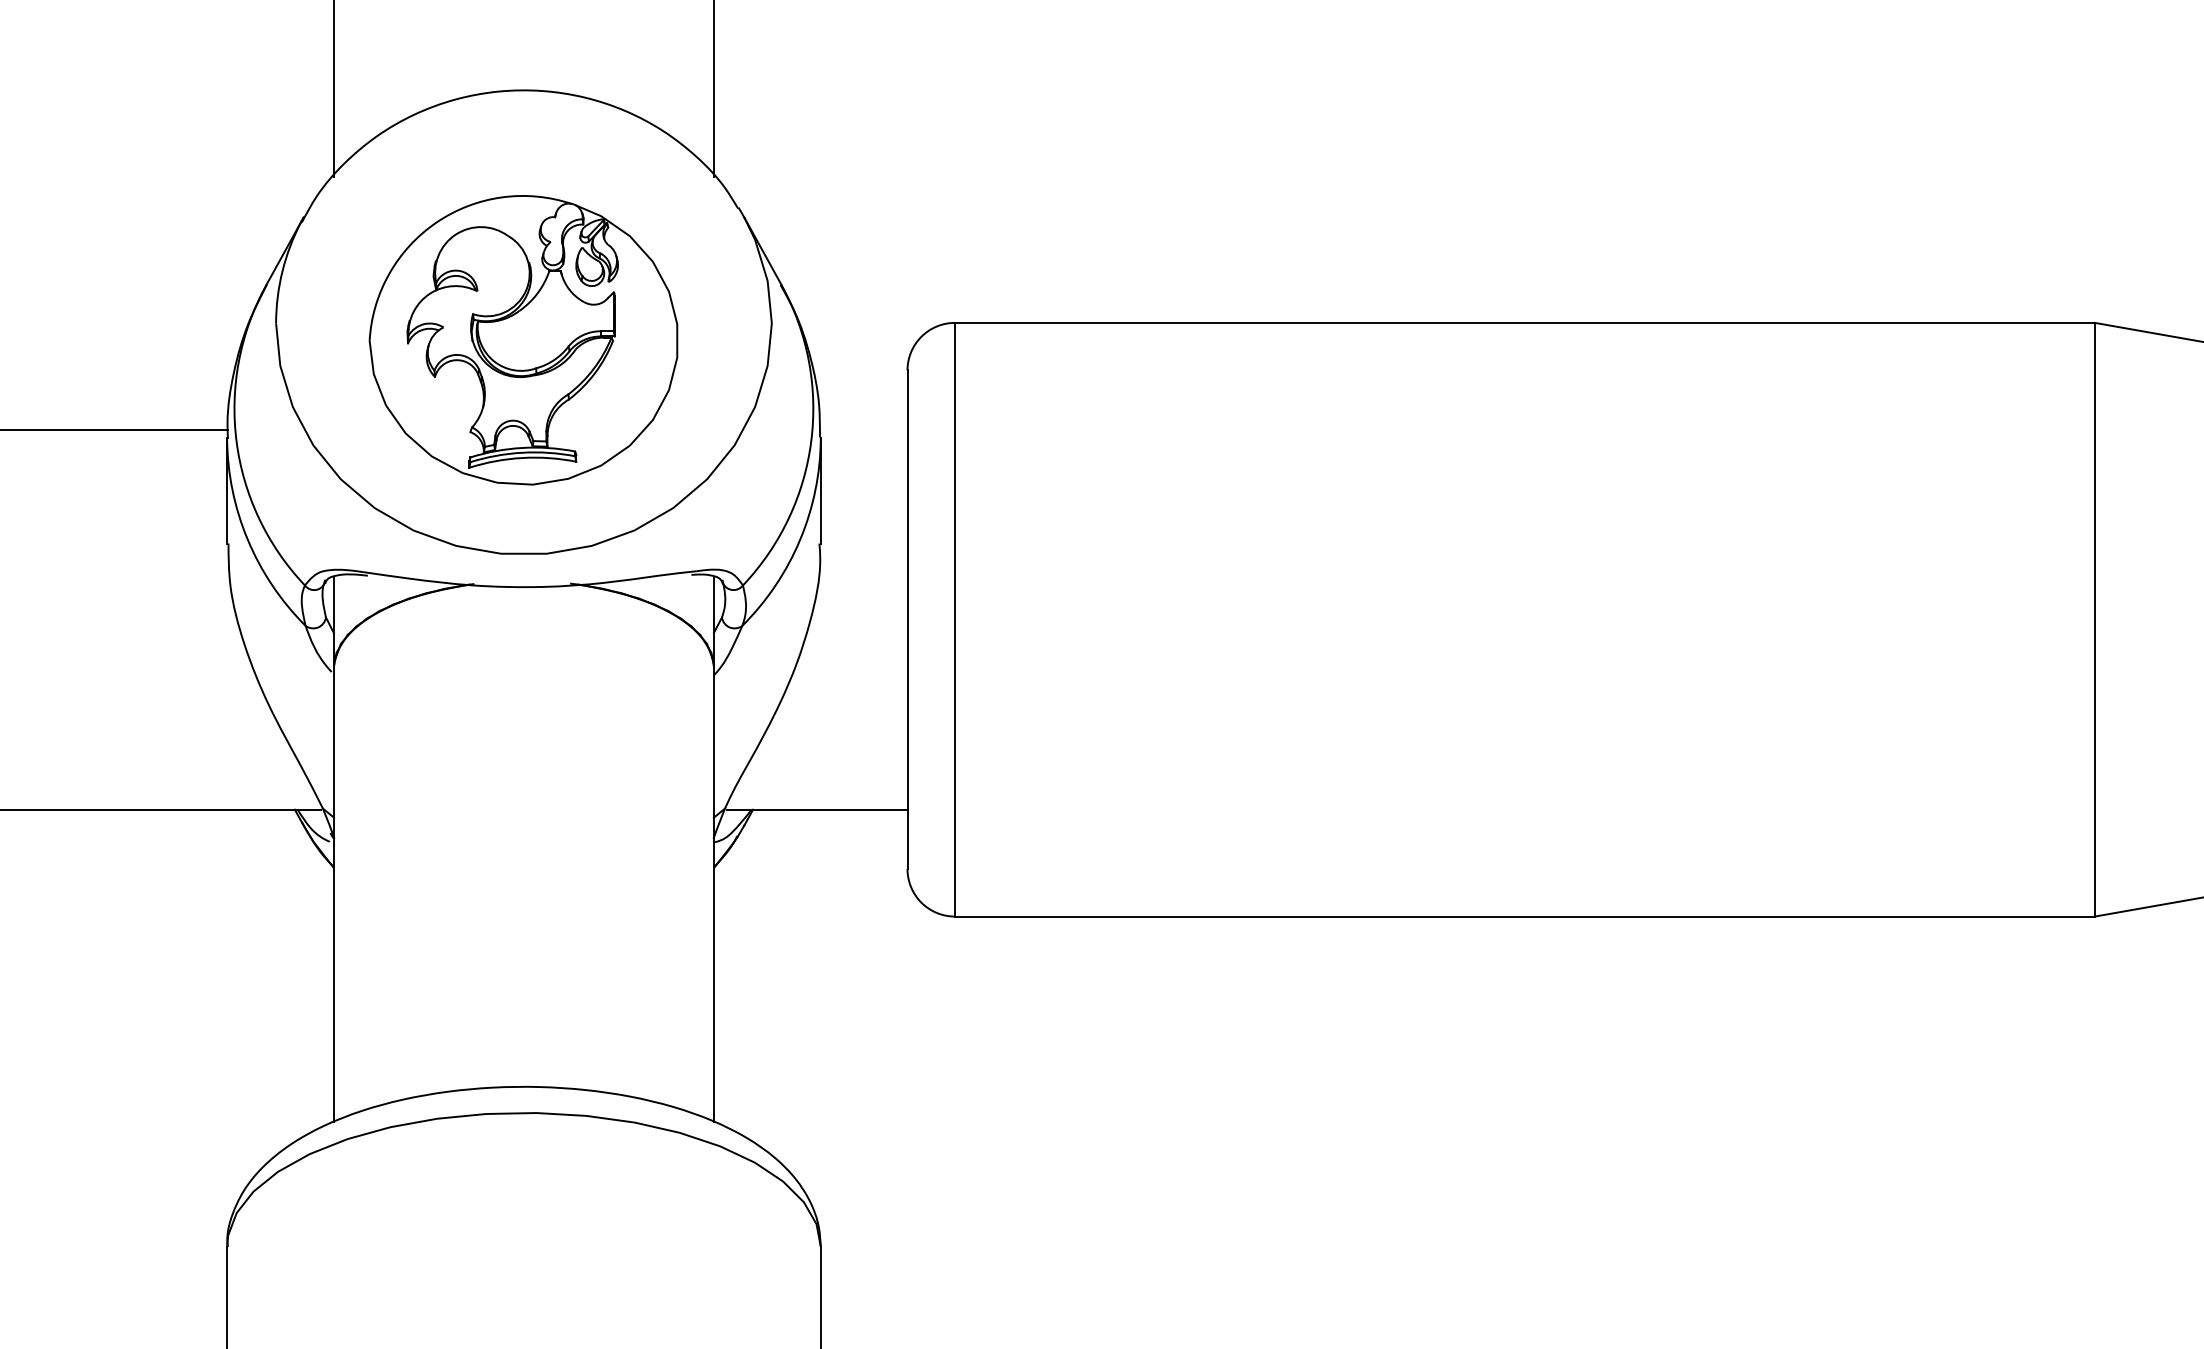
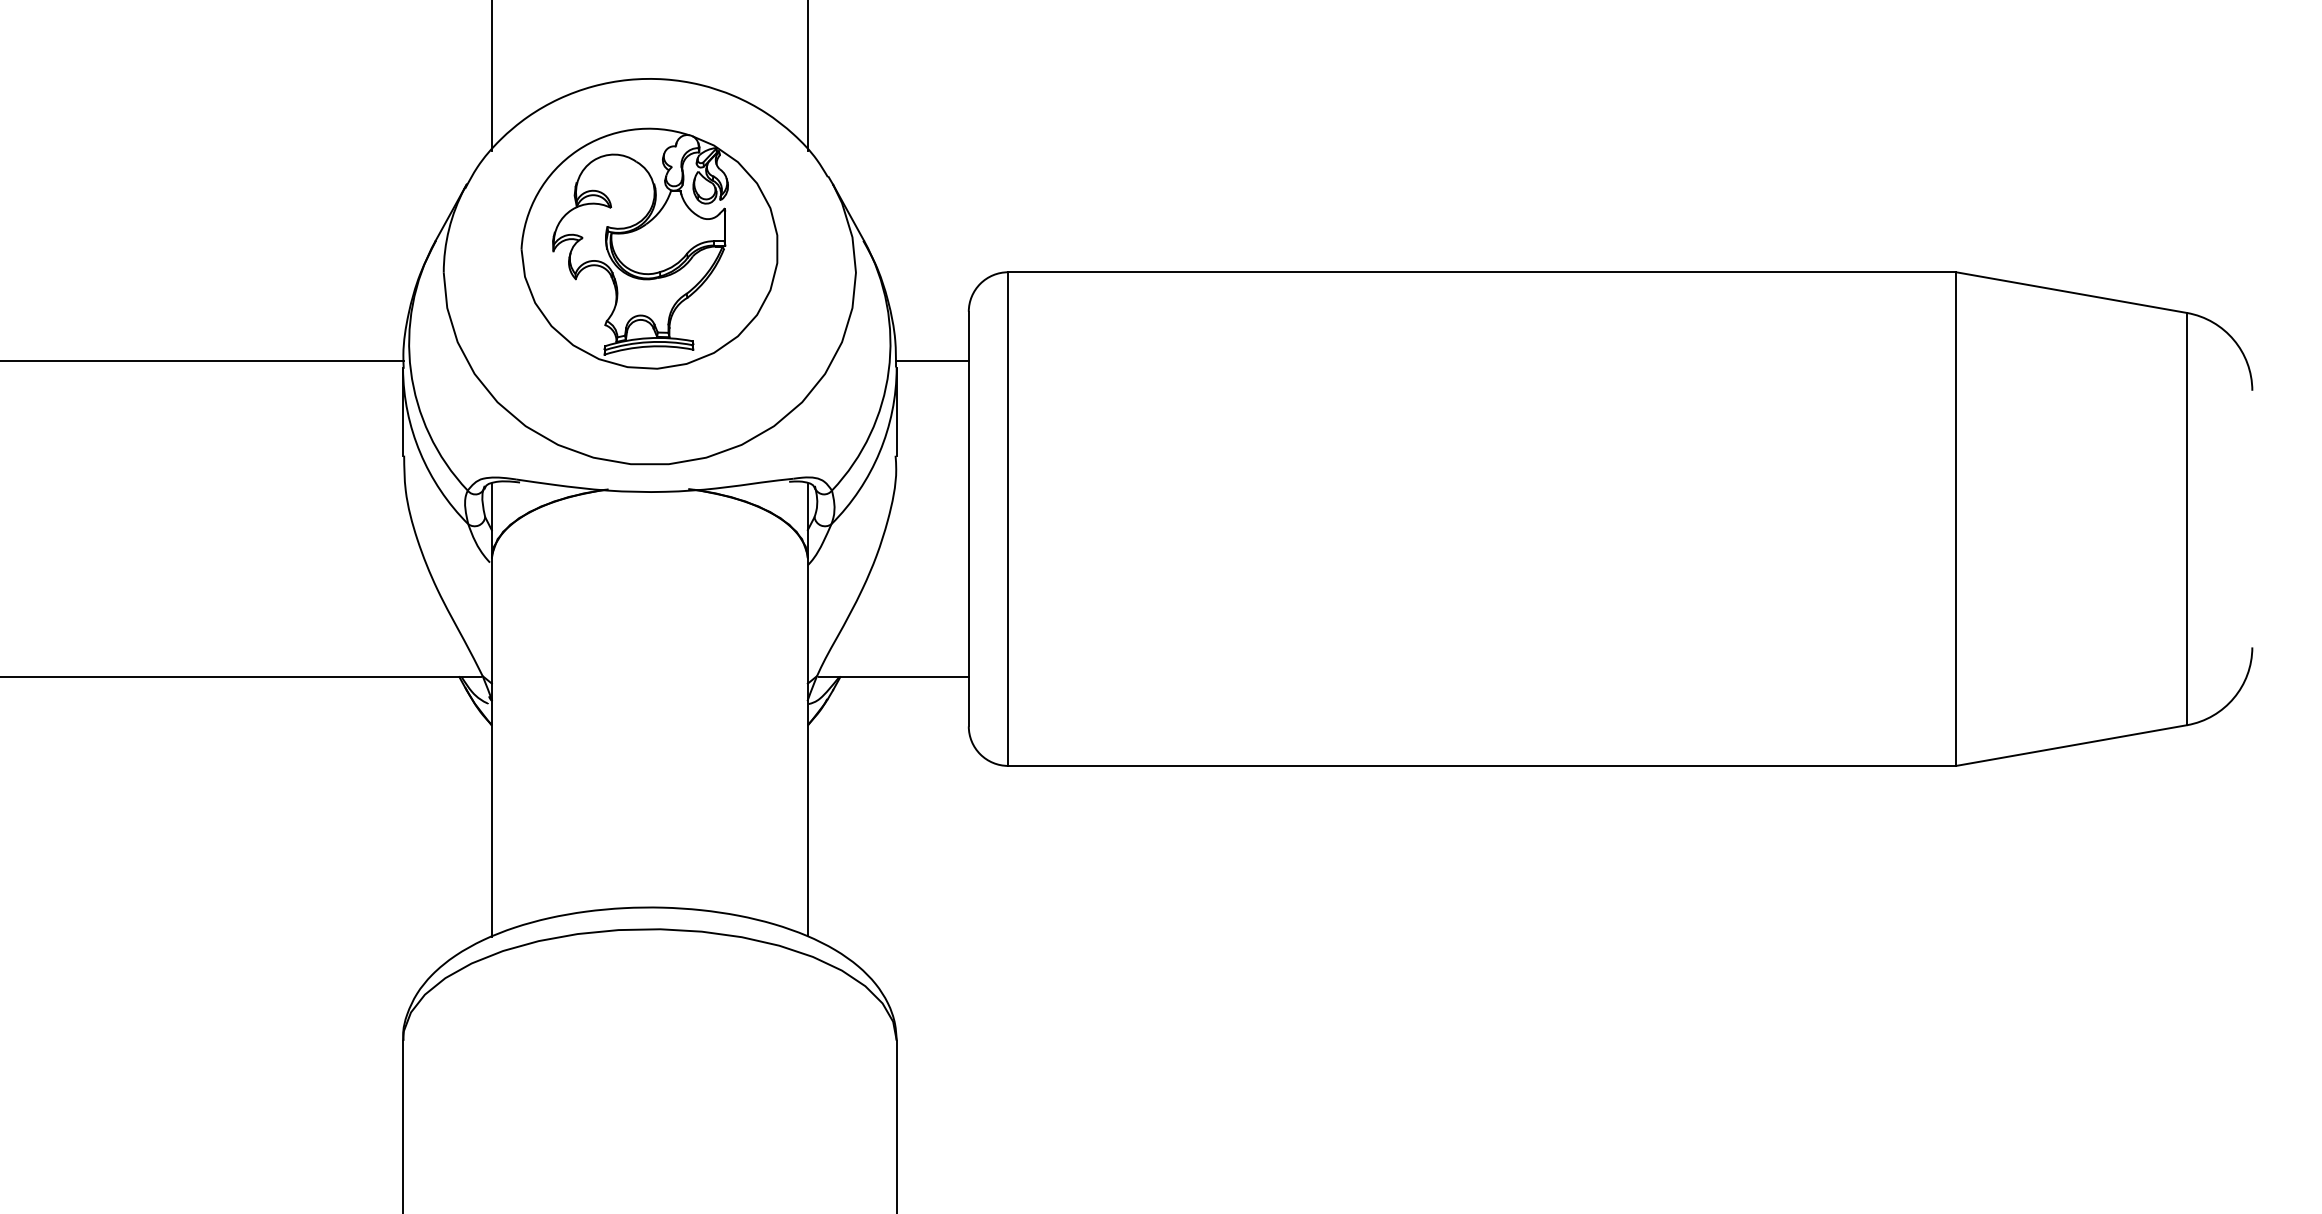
part: (523, 340) -> (649, 248), moved
line: (862, 430) -> (931, 361), added

